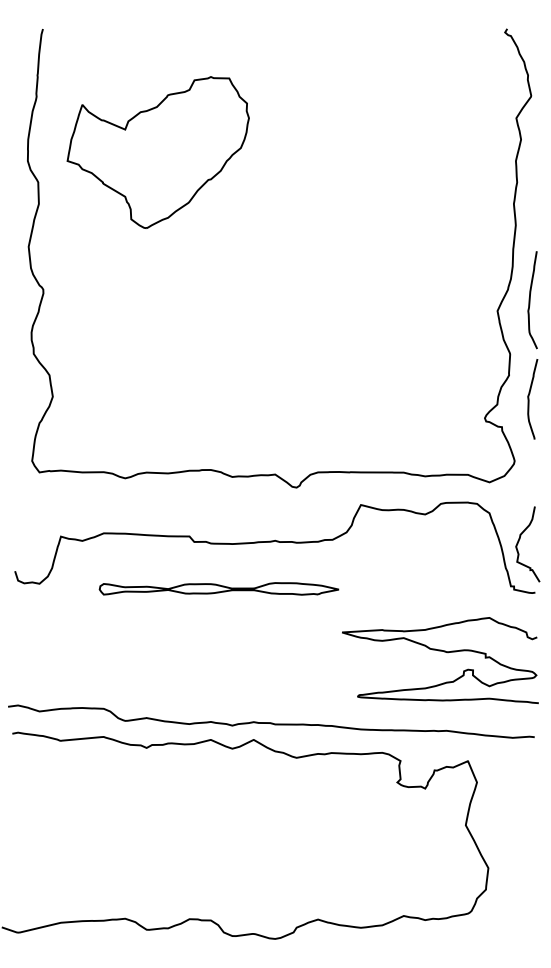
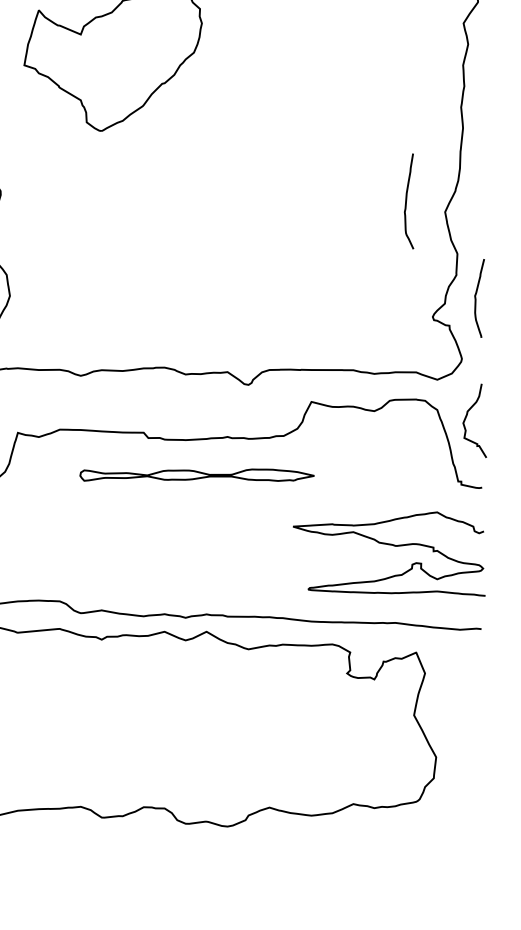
curve: (530, 300) -> (406, 201), moved
curve: (519, 541) -> (466, 418), moved
part: (218, 588) -> (196, 474), moved

